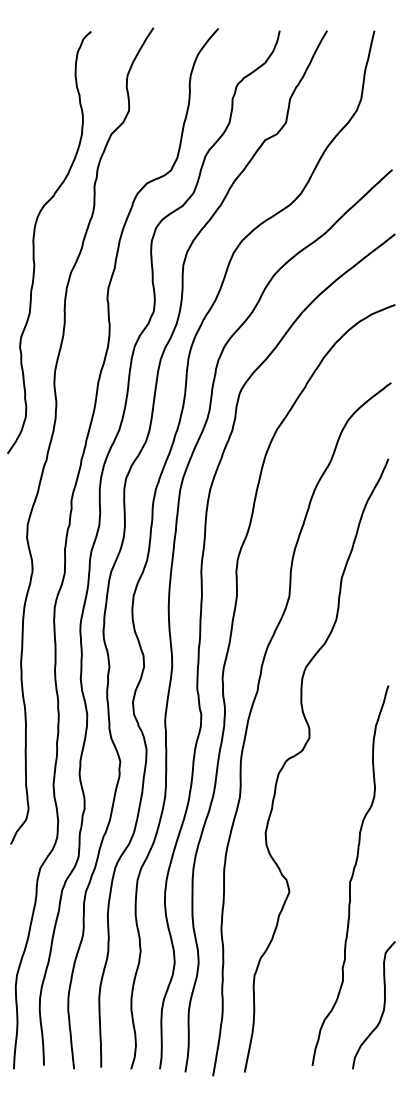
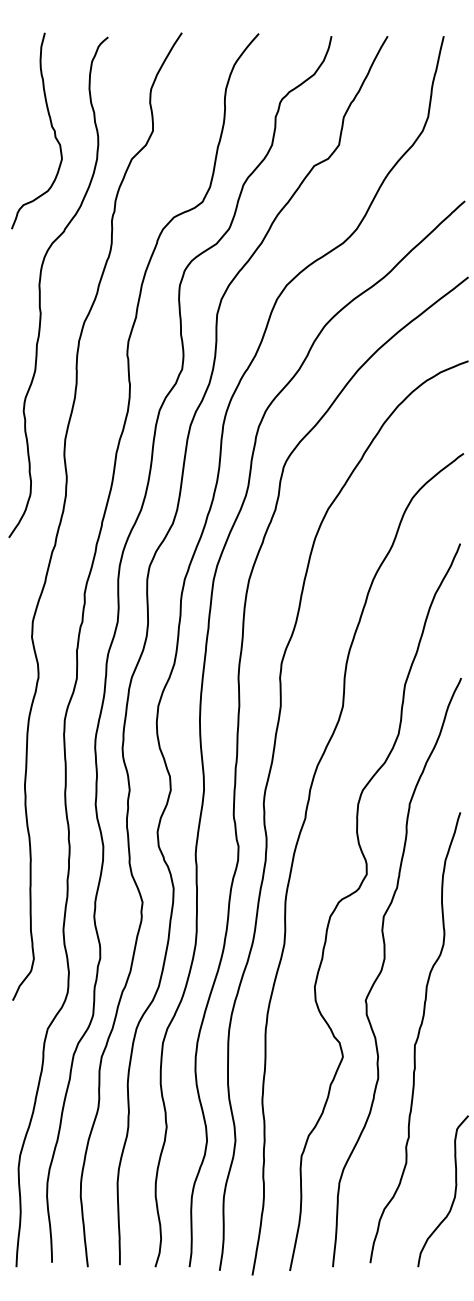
curve: (42, 105) -> (50, 124), added
curve: (323, 817) -> (383, 968), added

